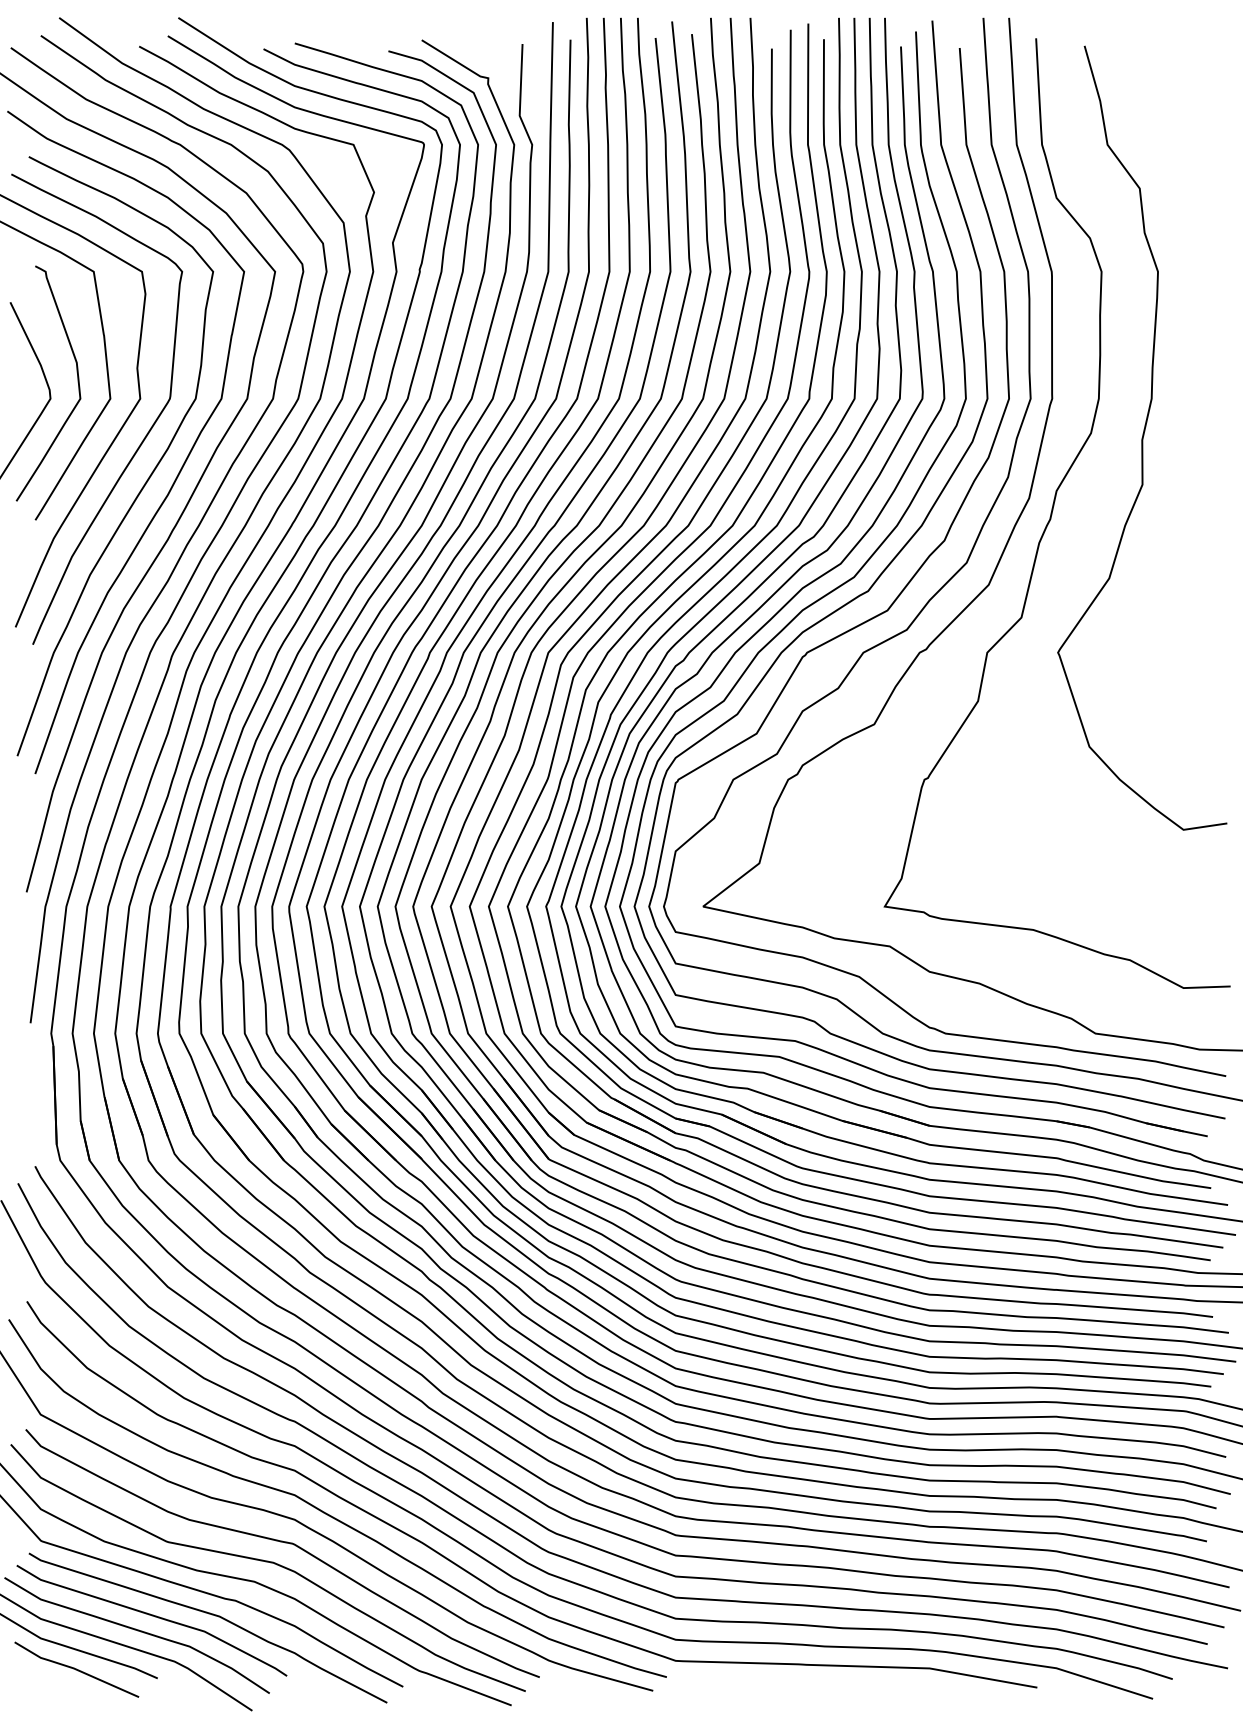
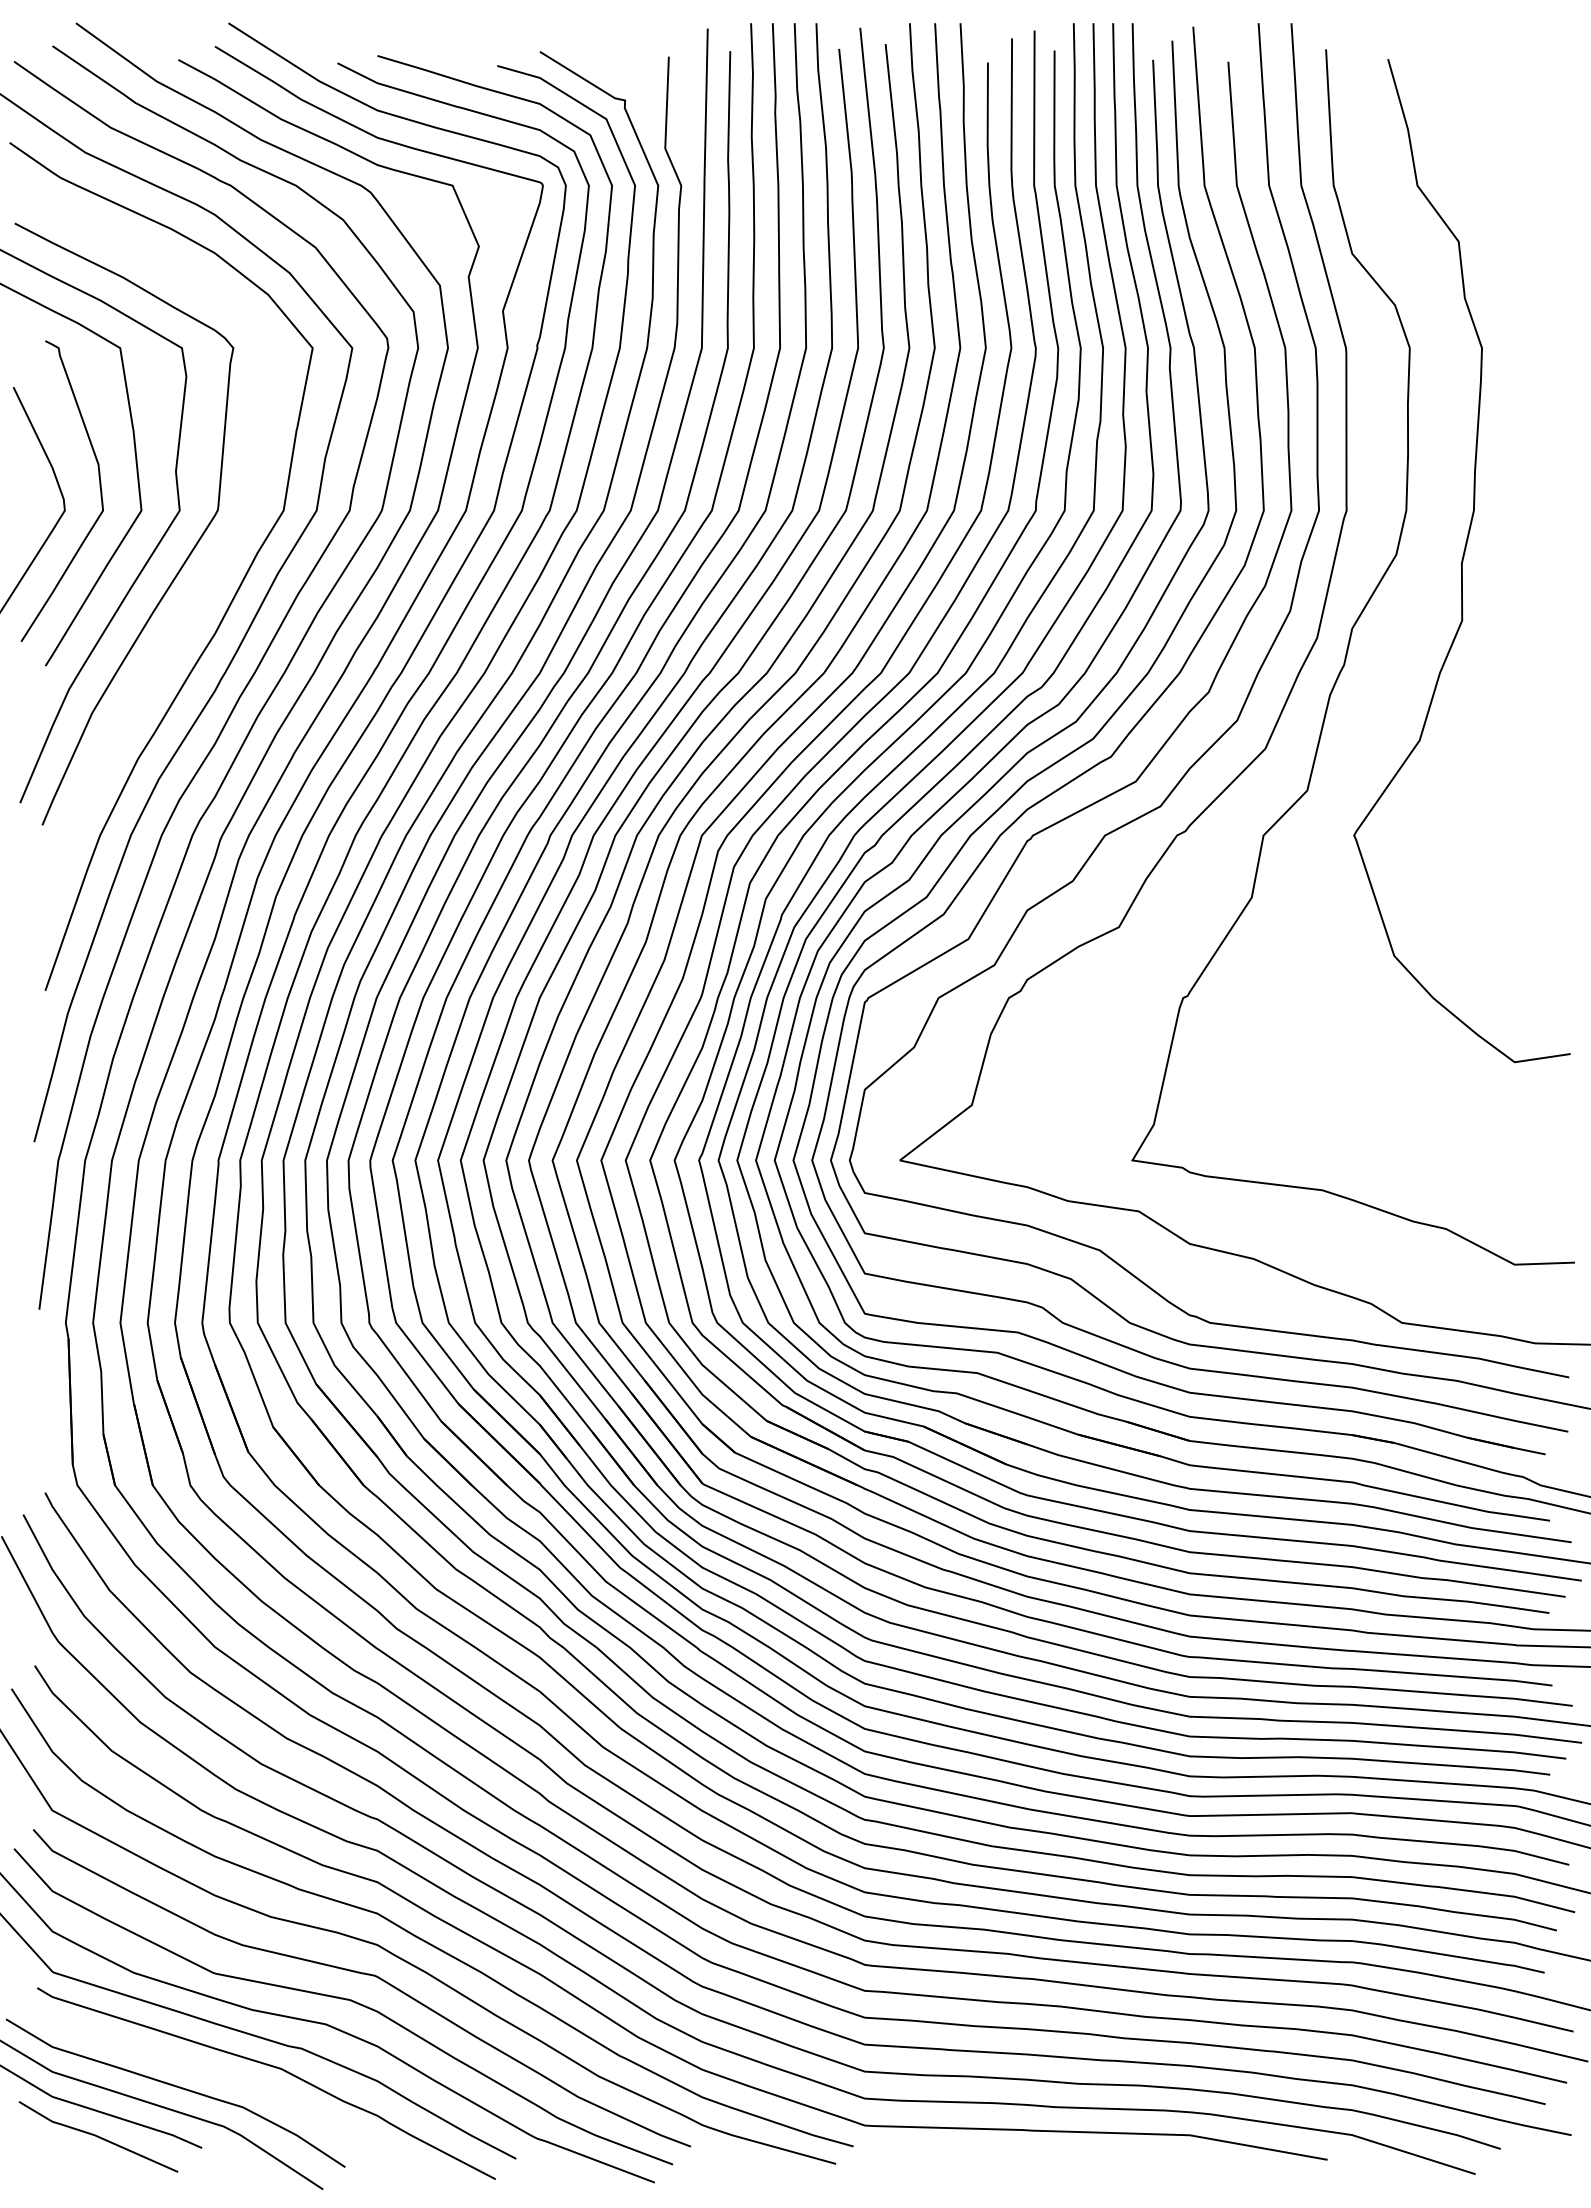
curve: (147, 478) -> (189, 612), removed
curve: (154, 1617) -> (197, 2069), removed

